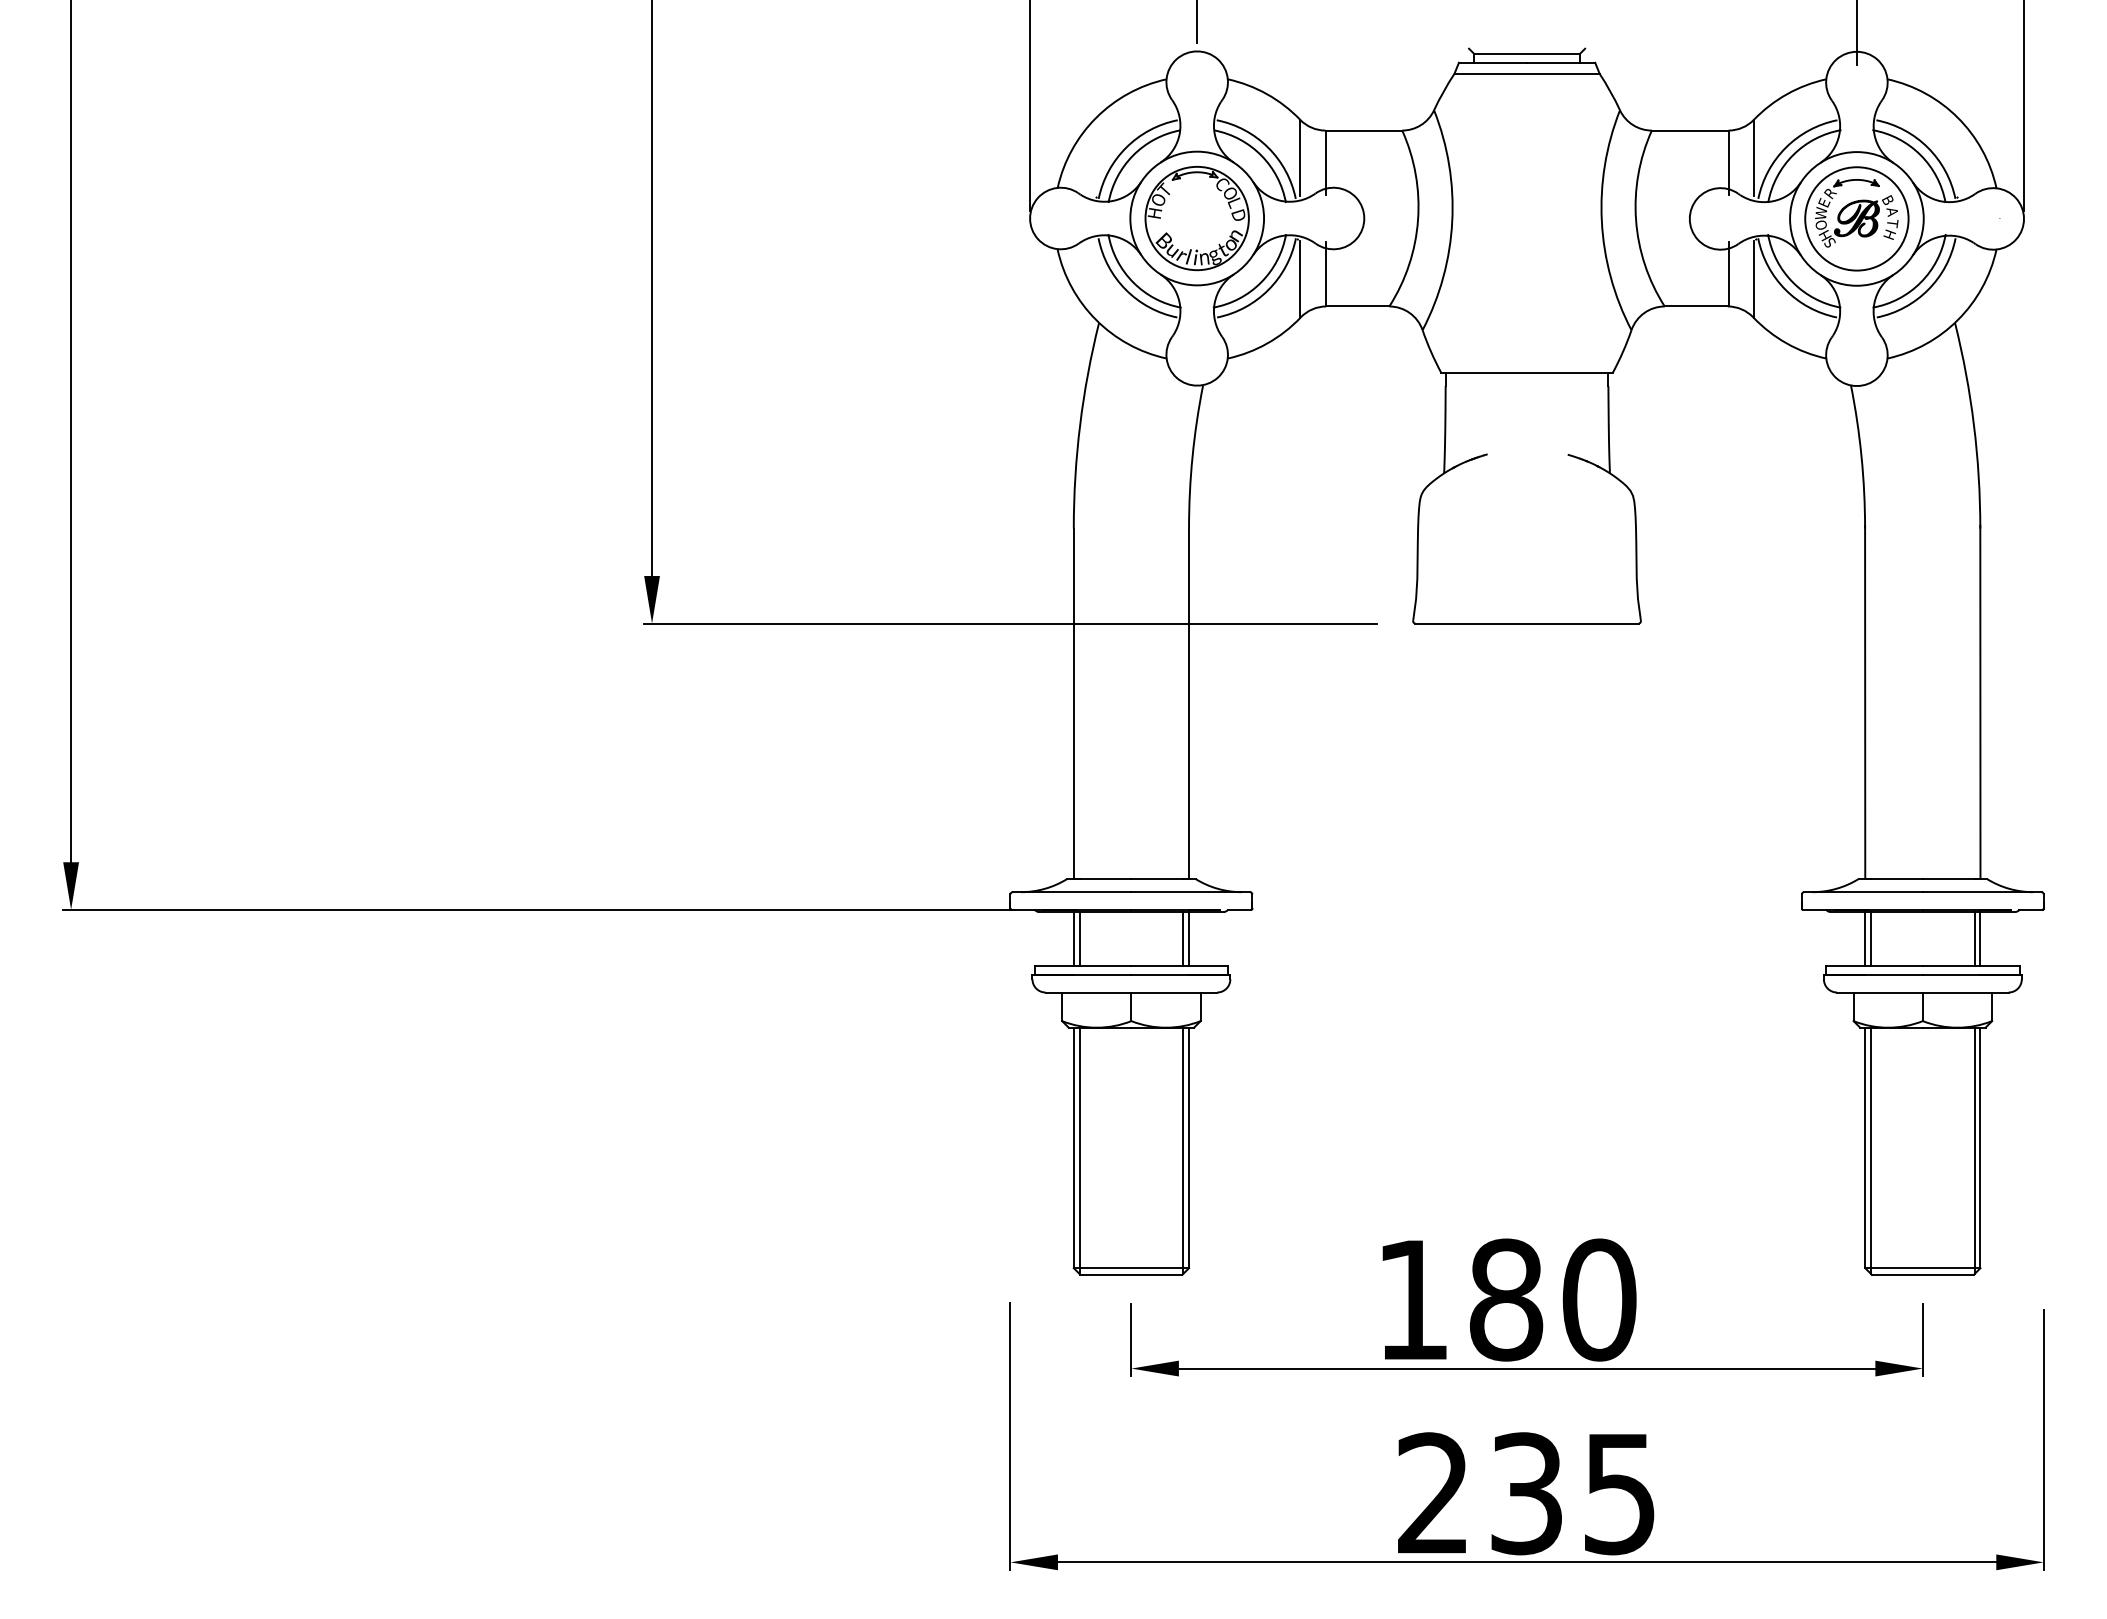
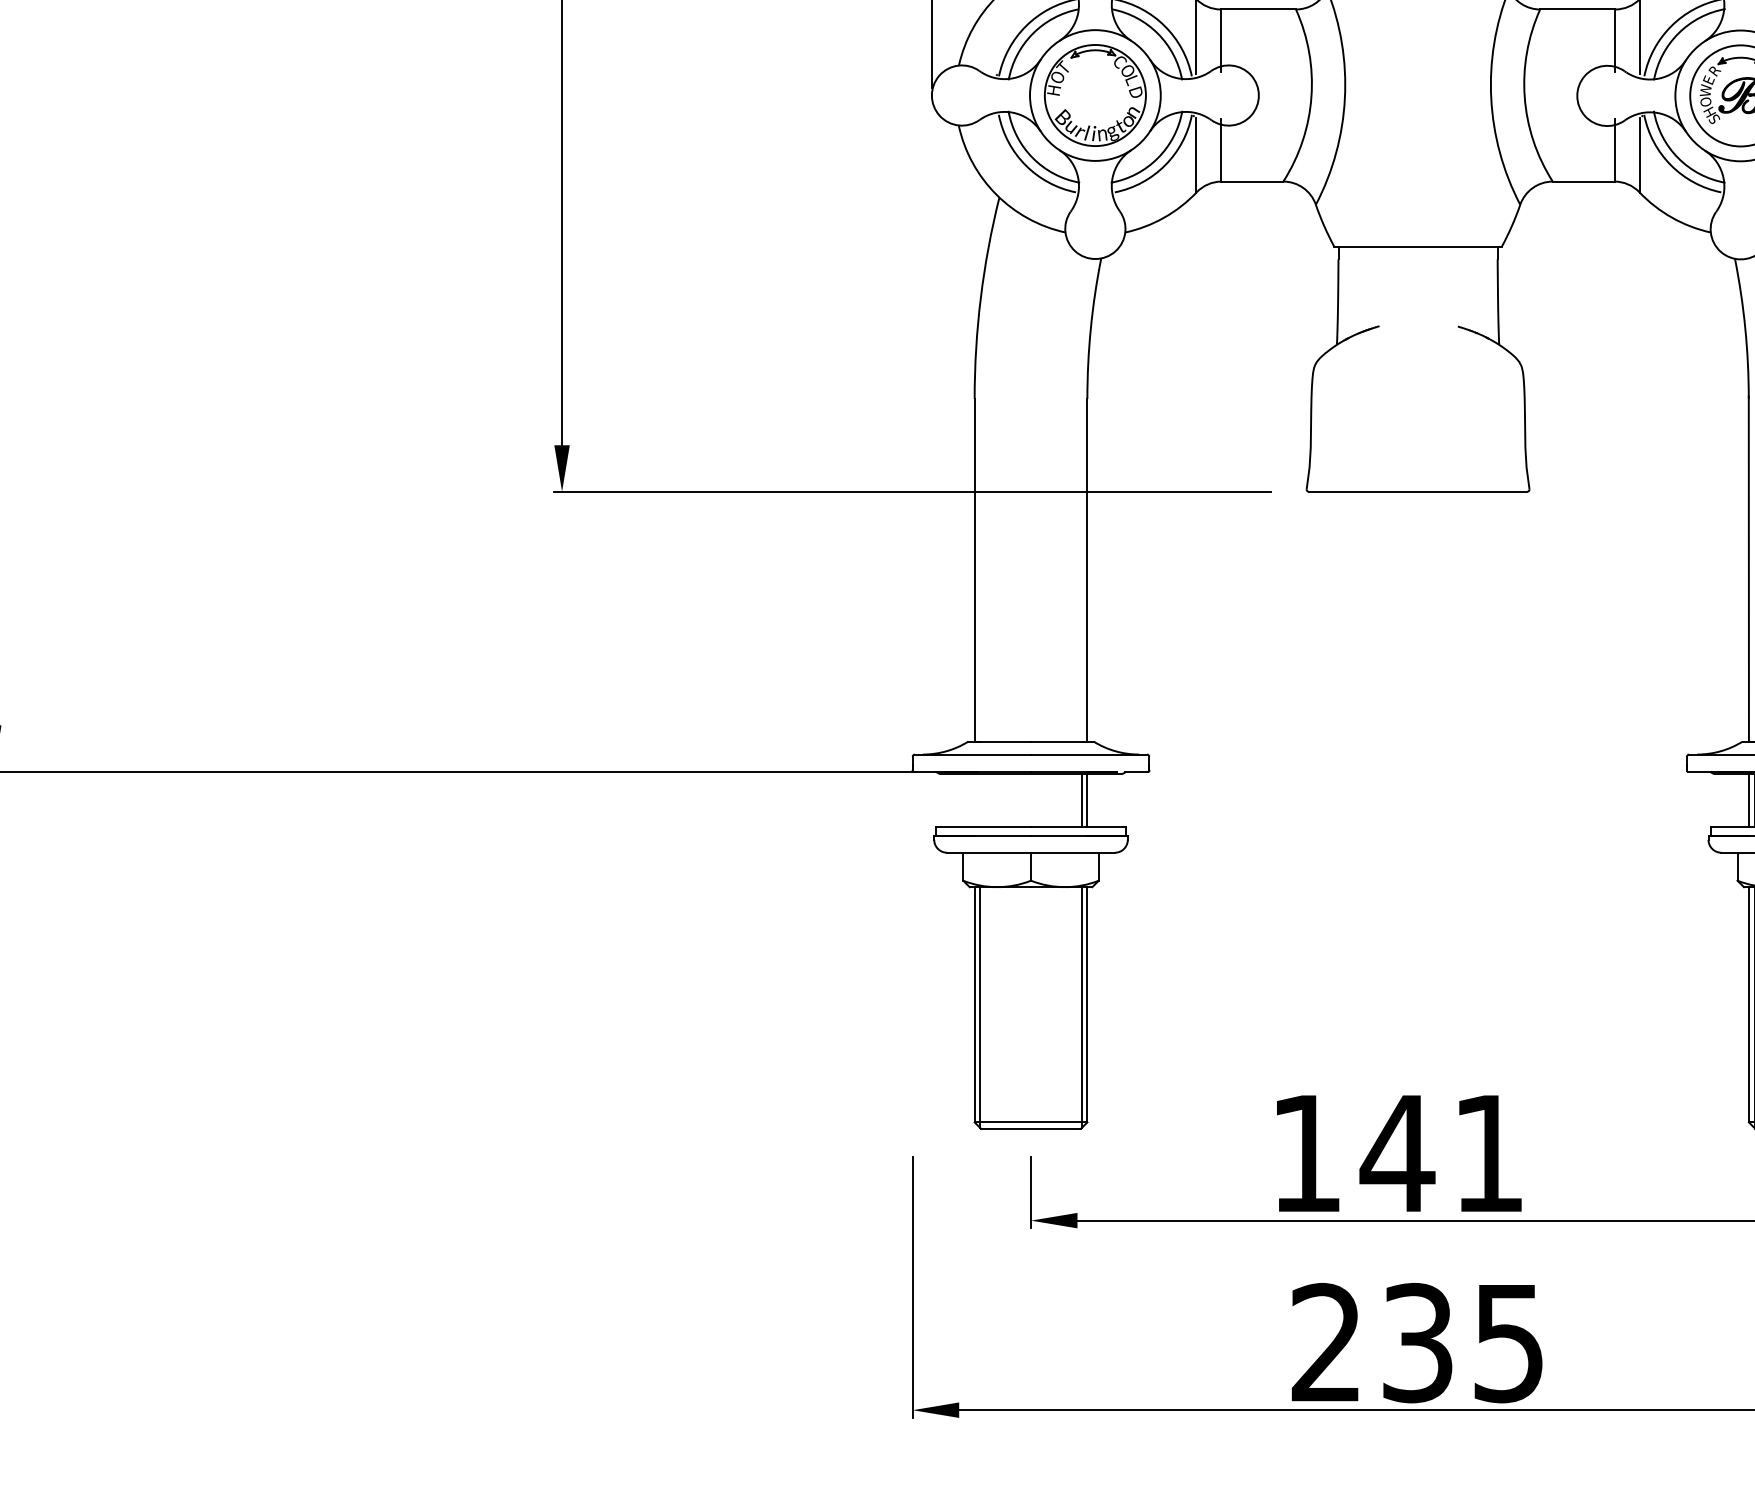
line: (1073, 938) -> (974, 799), removed
line: (1079, 938) -> (980, 799), removed
text: (1551, 1299) -> (1441, 1153), 180 -> 141

